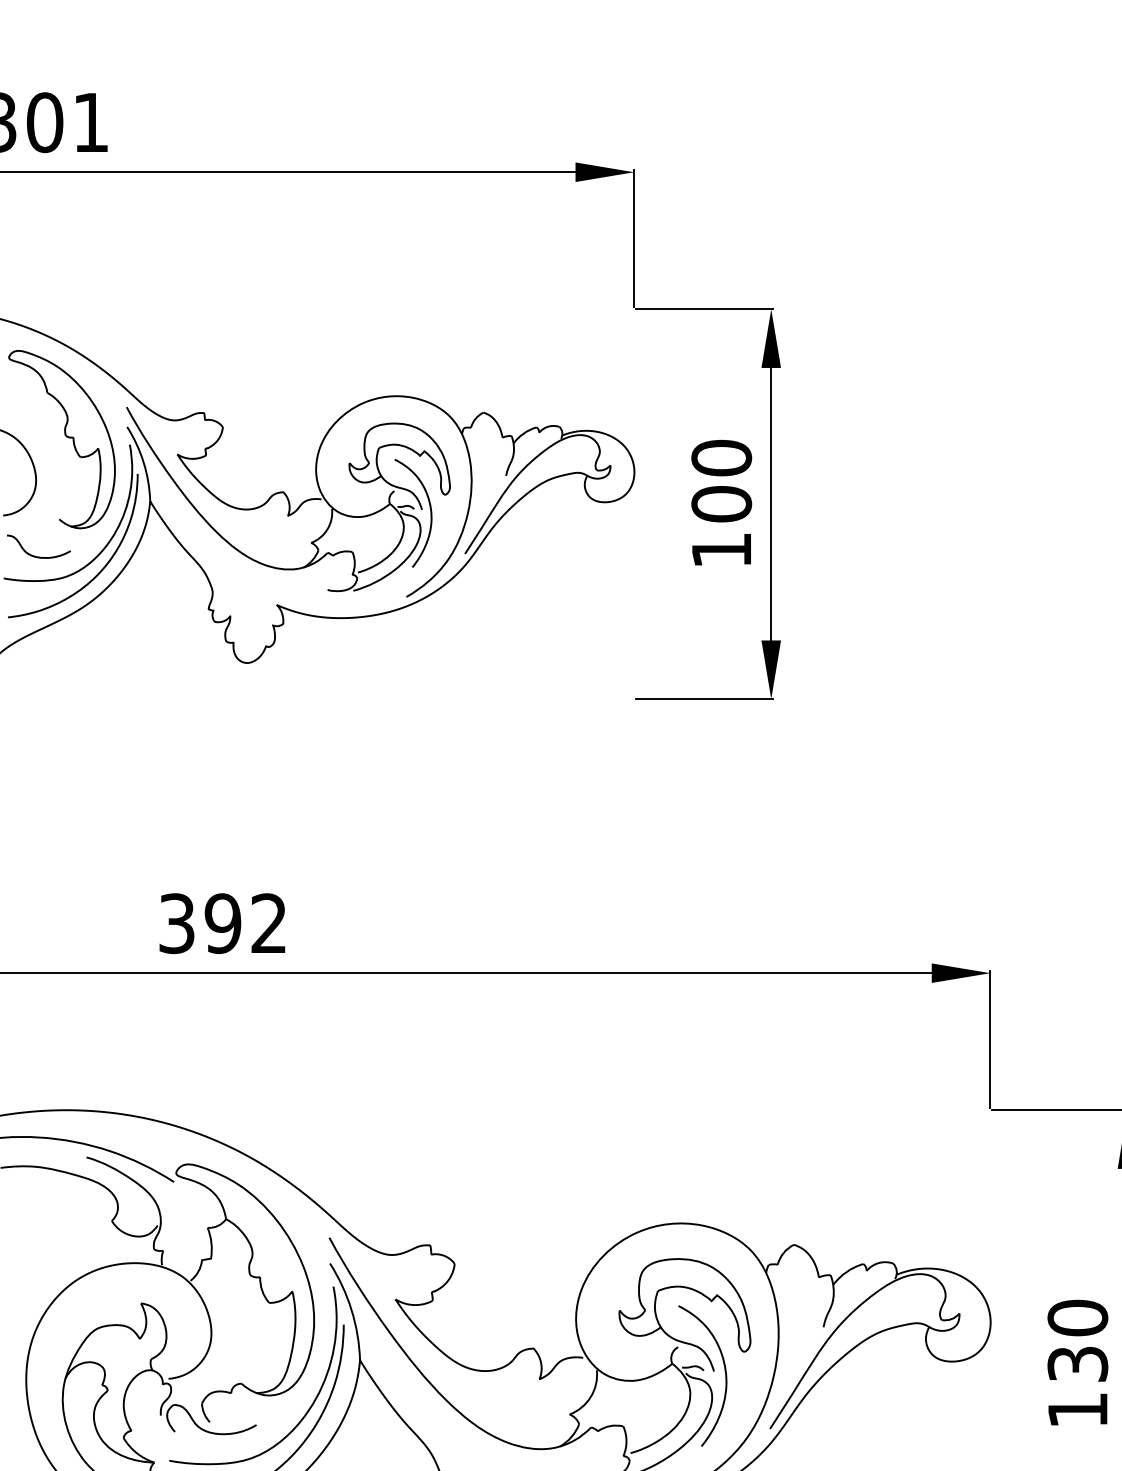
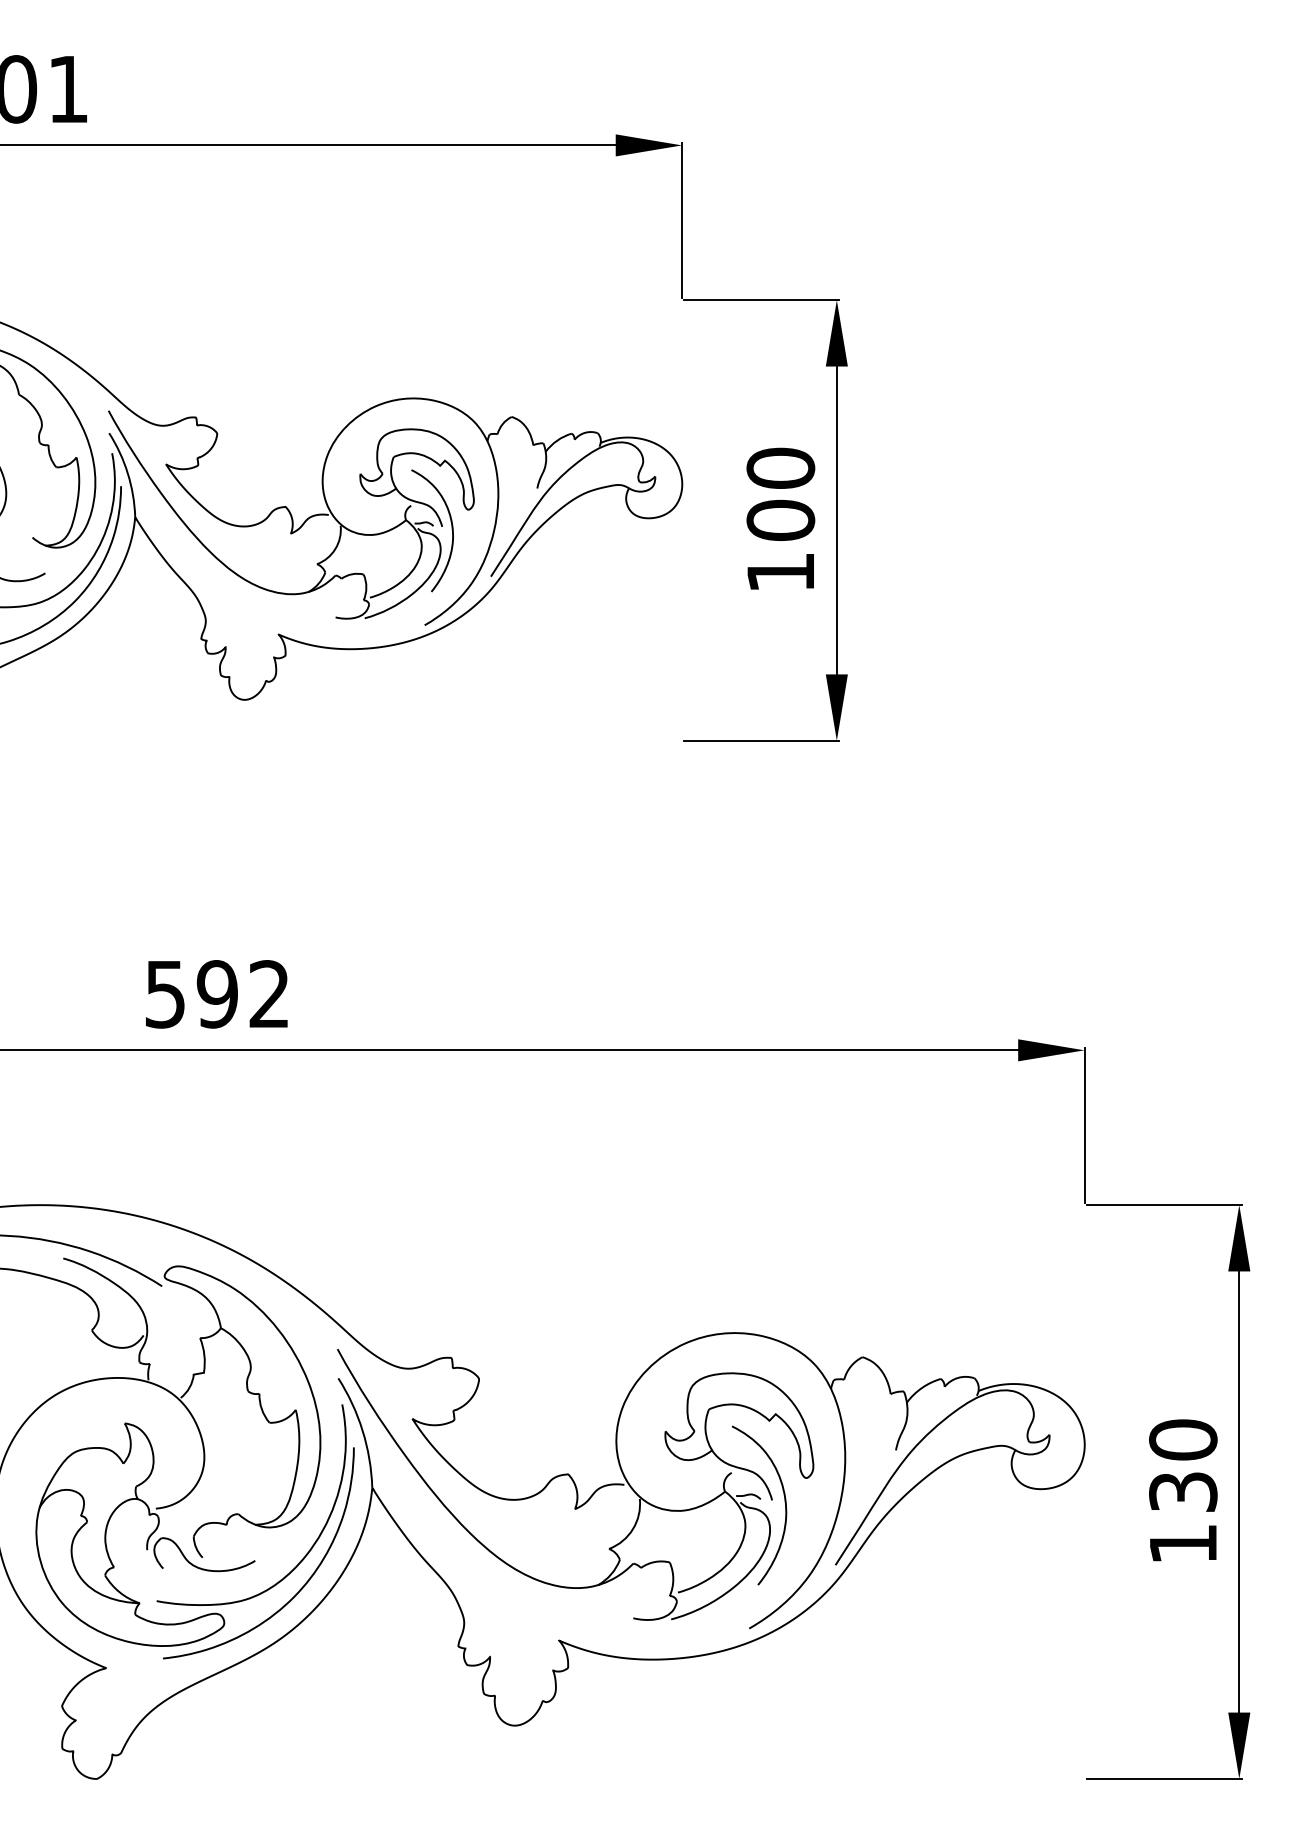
text: (177, 923) -> (165, 994), 392 -> 592

